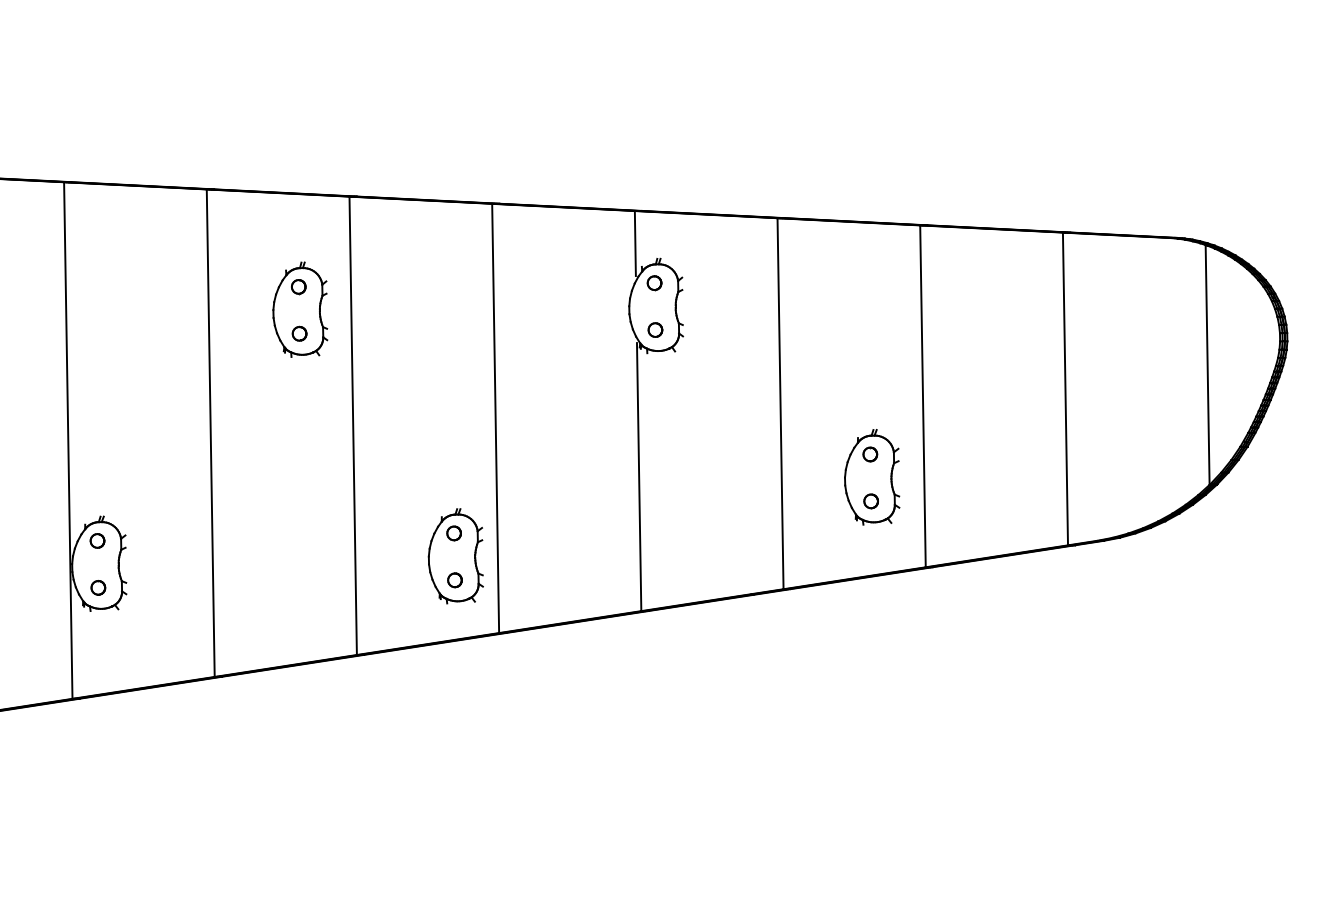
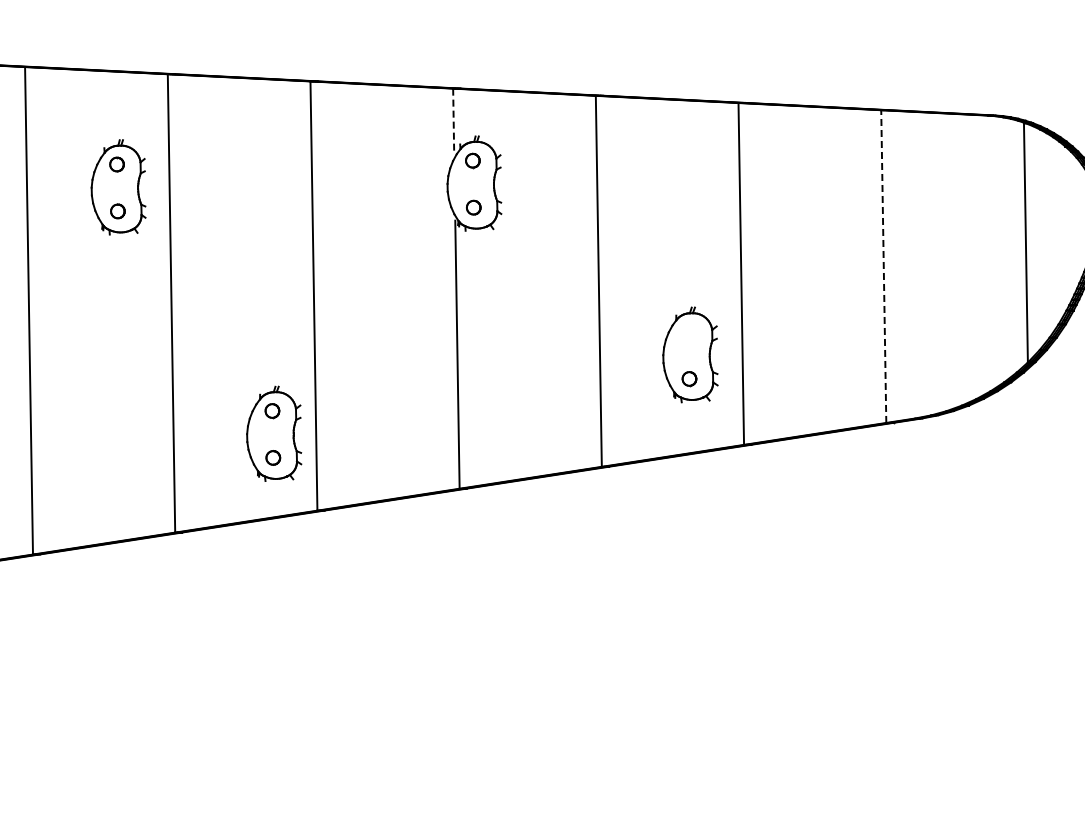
line: (635, 244) -> (453, 122), solid -> dashed
line: (1065, 388) -> (883, 266), solid -> dashed
part: (870, 454) -> (688, 332), removed

